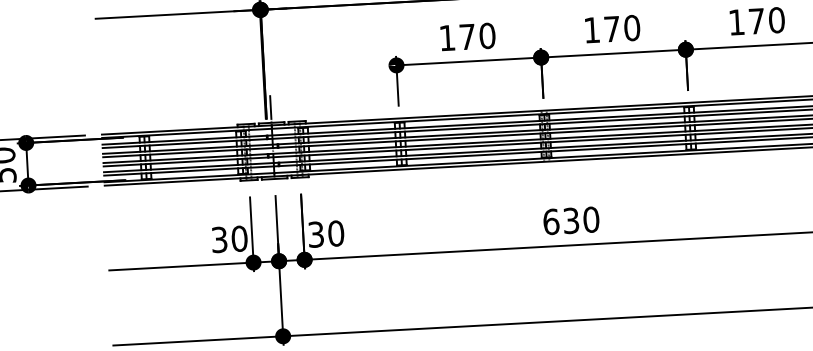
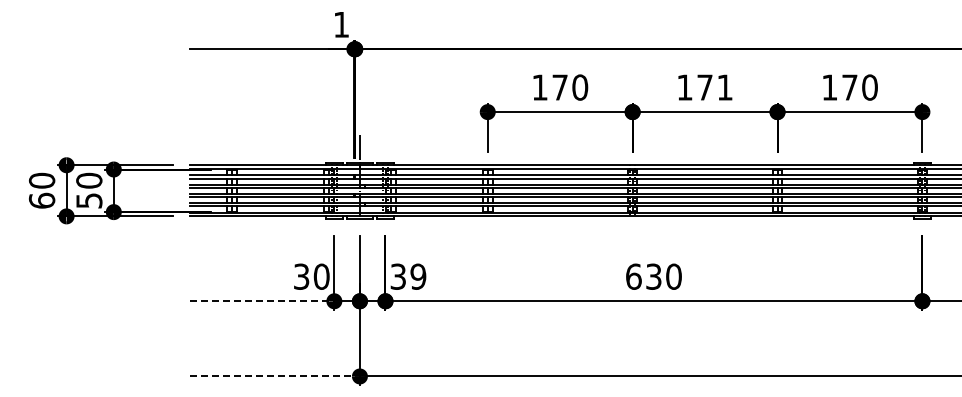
text: (632, 27) -> (725, 87), 170 -> 171
text: (336, 233) -> (418, 276), 30 -> 39
line: (181, 266) -> (262, 301), solid -> dashed
line: (198, 340) -> (275, 376), solid -> dashed

